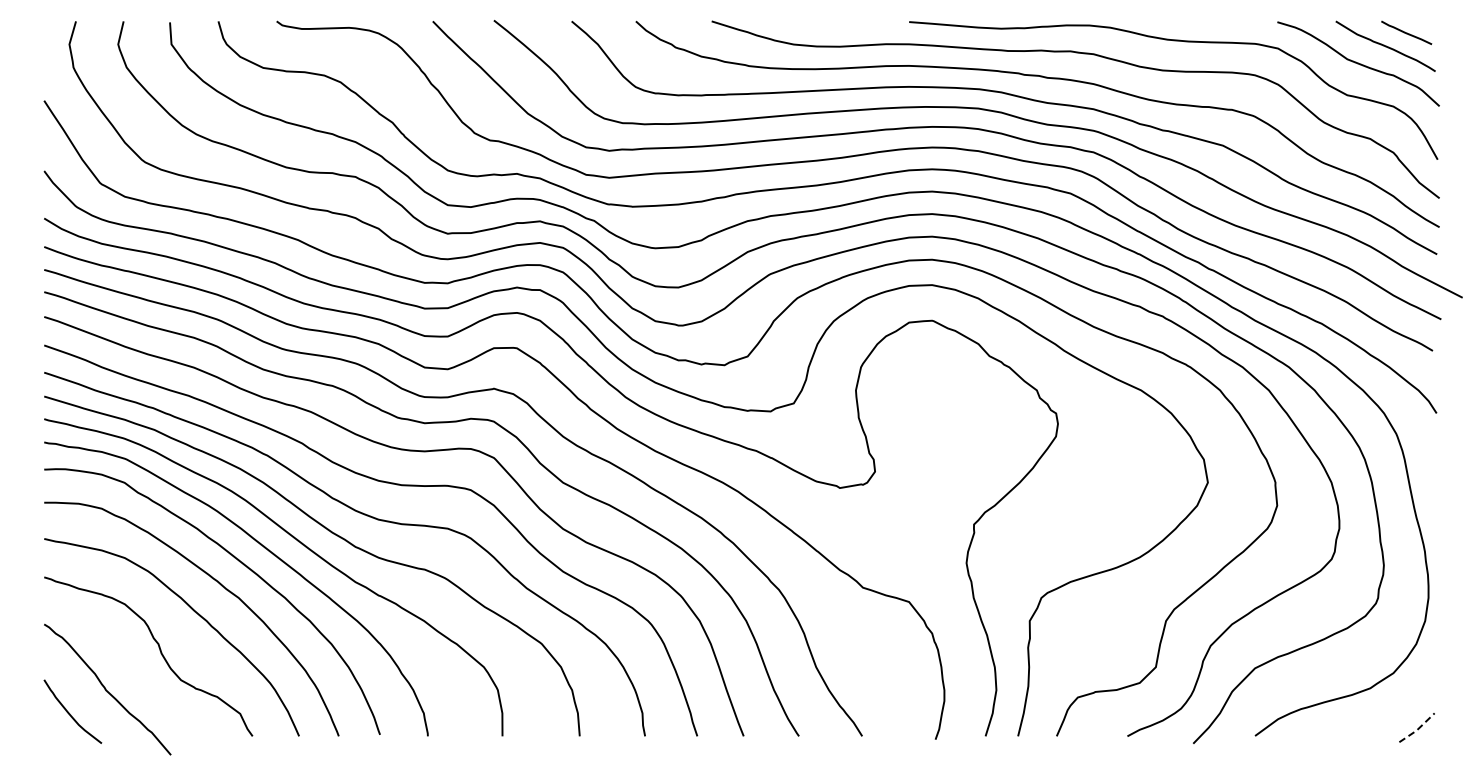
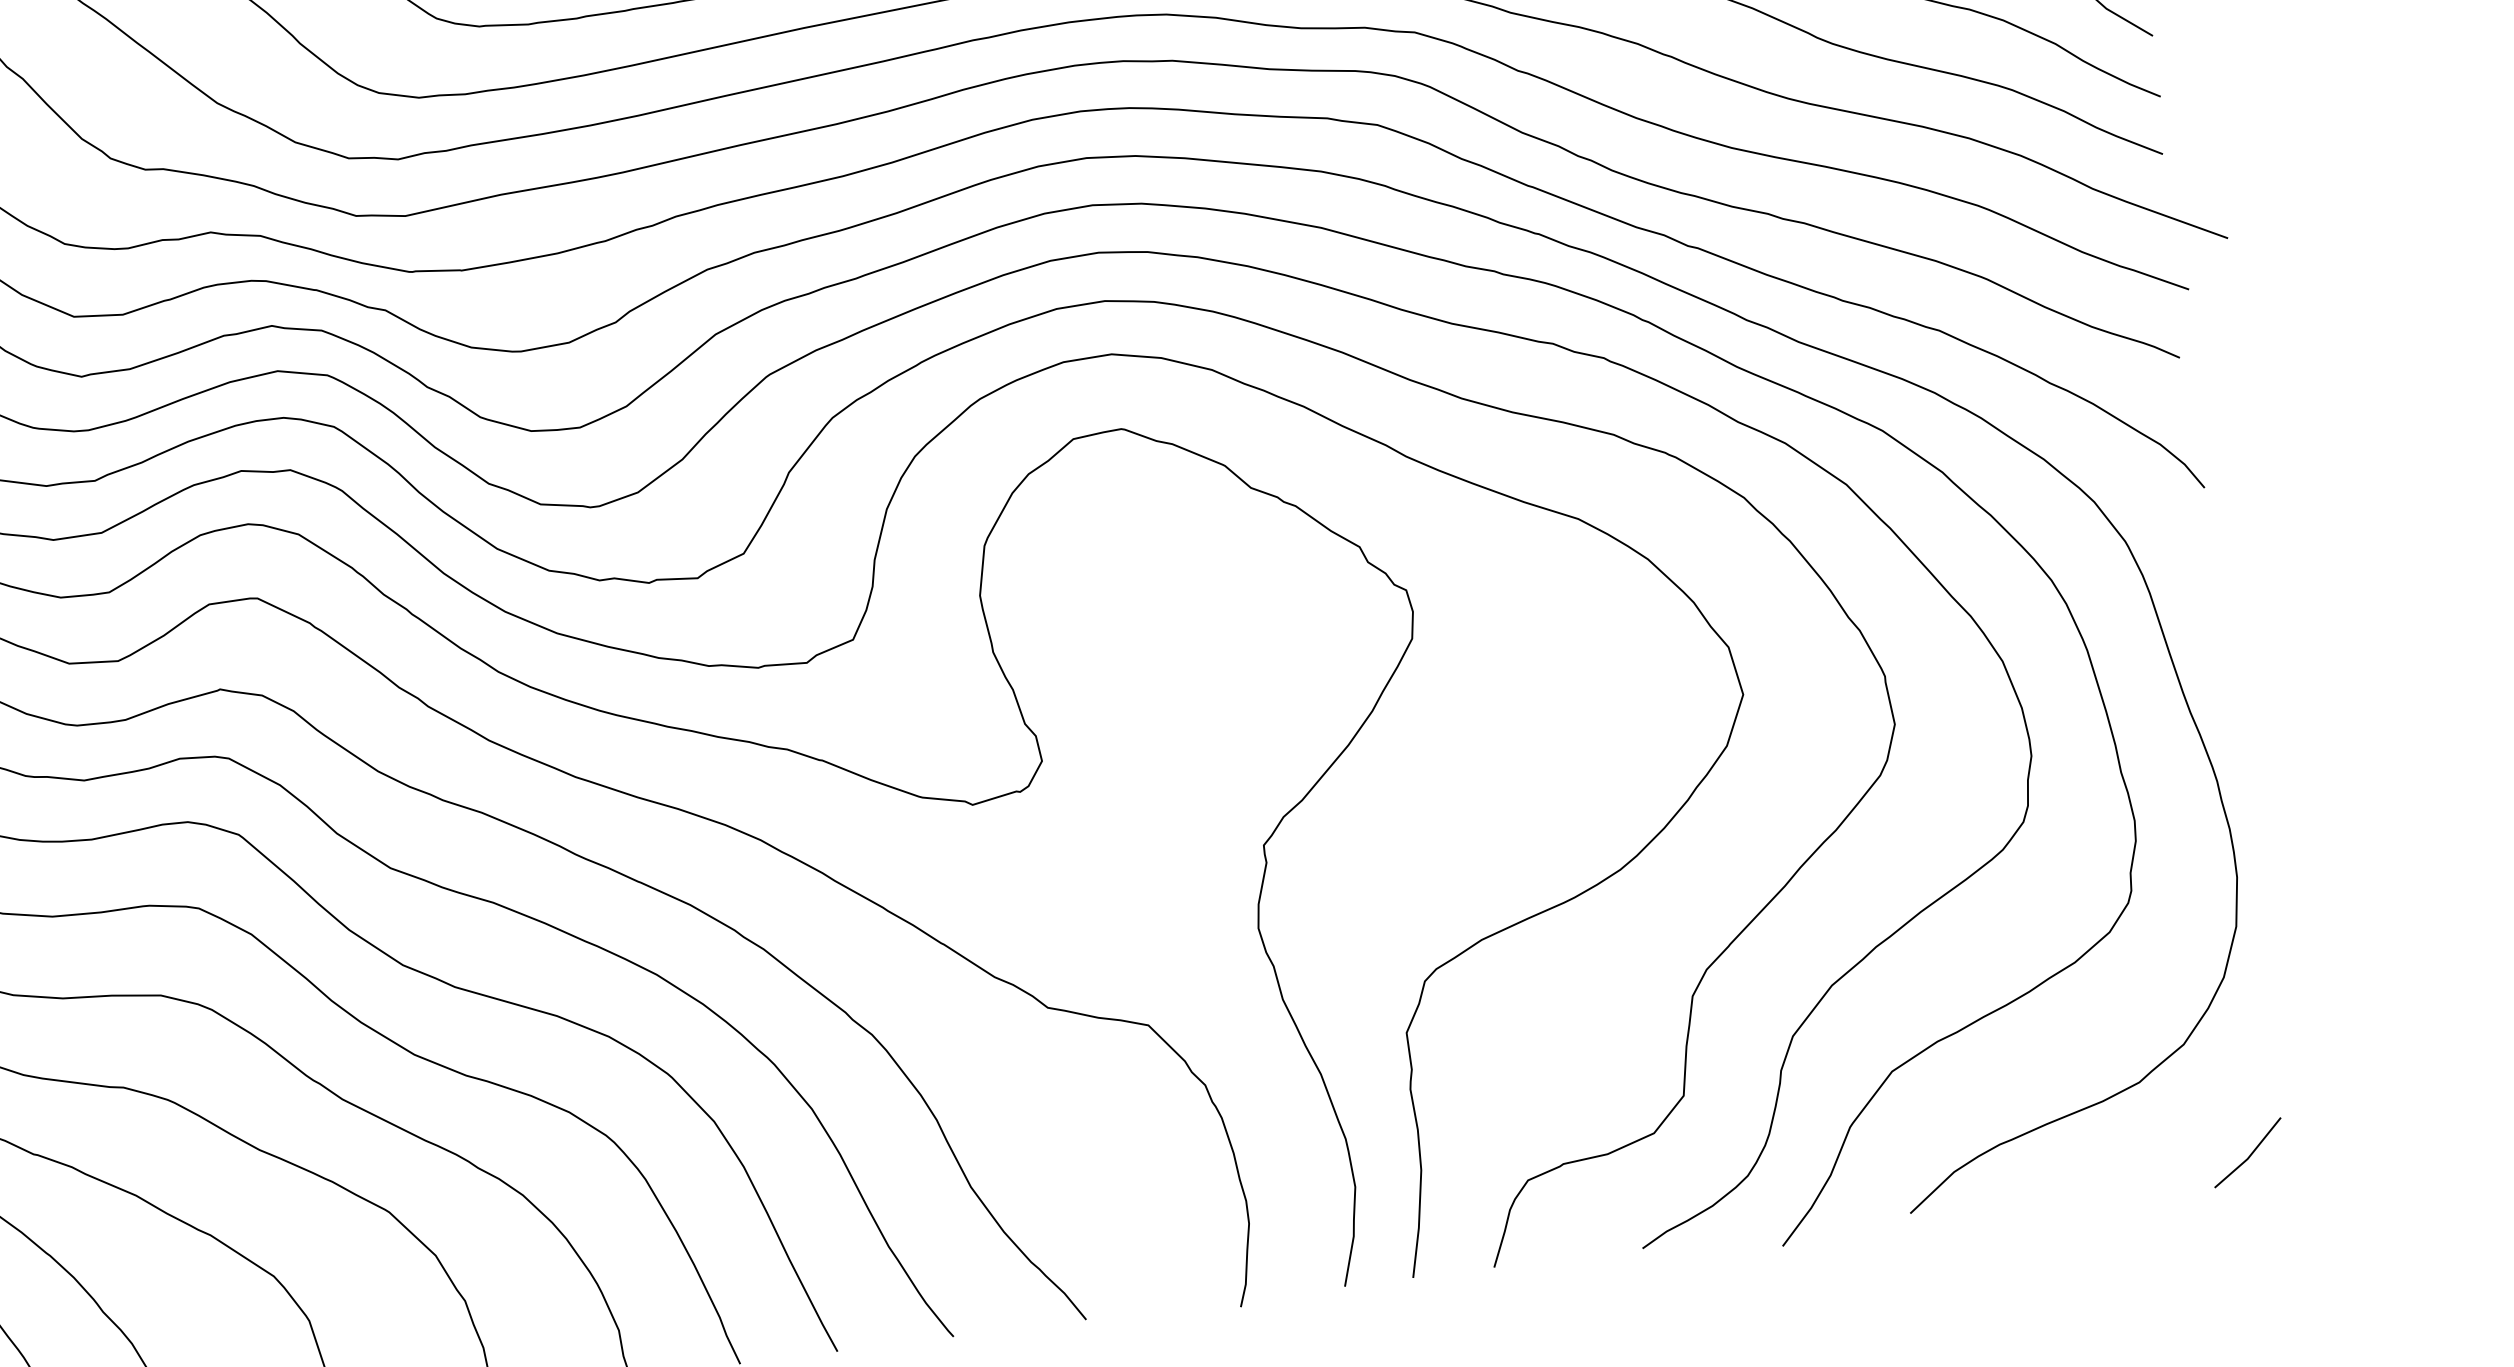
line: (1417, 729) -> (2249, 1156), dashed -> solid

